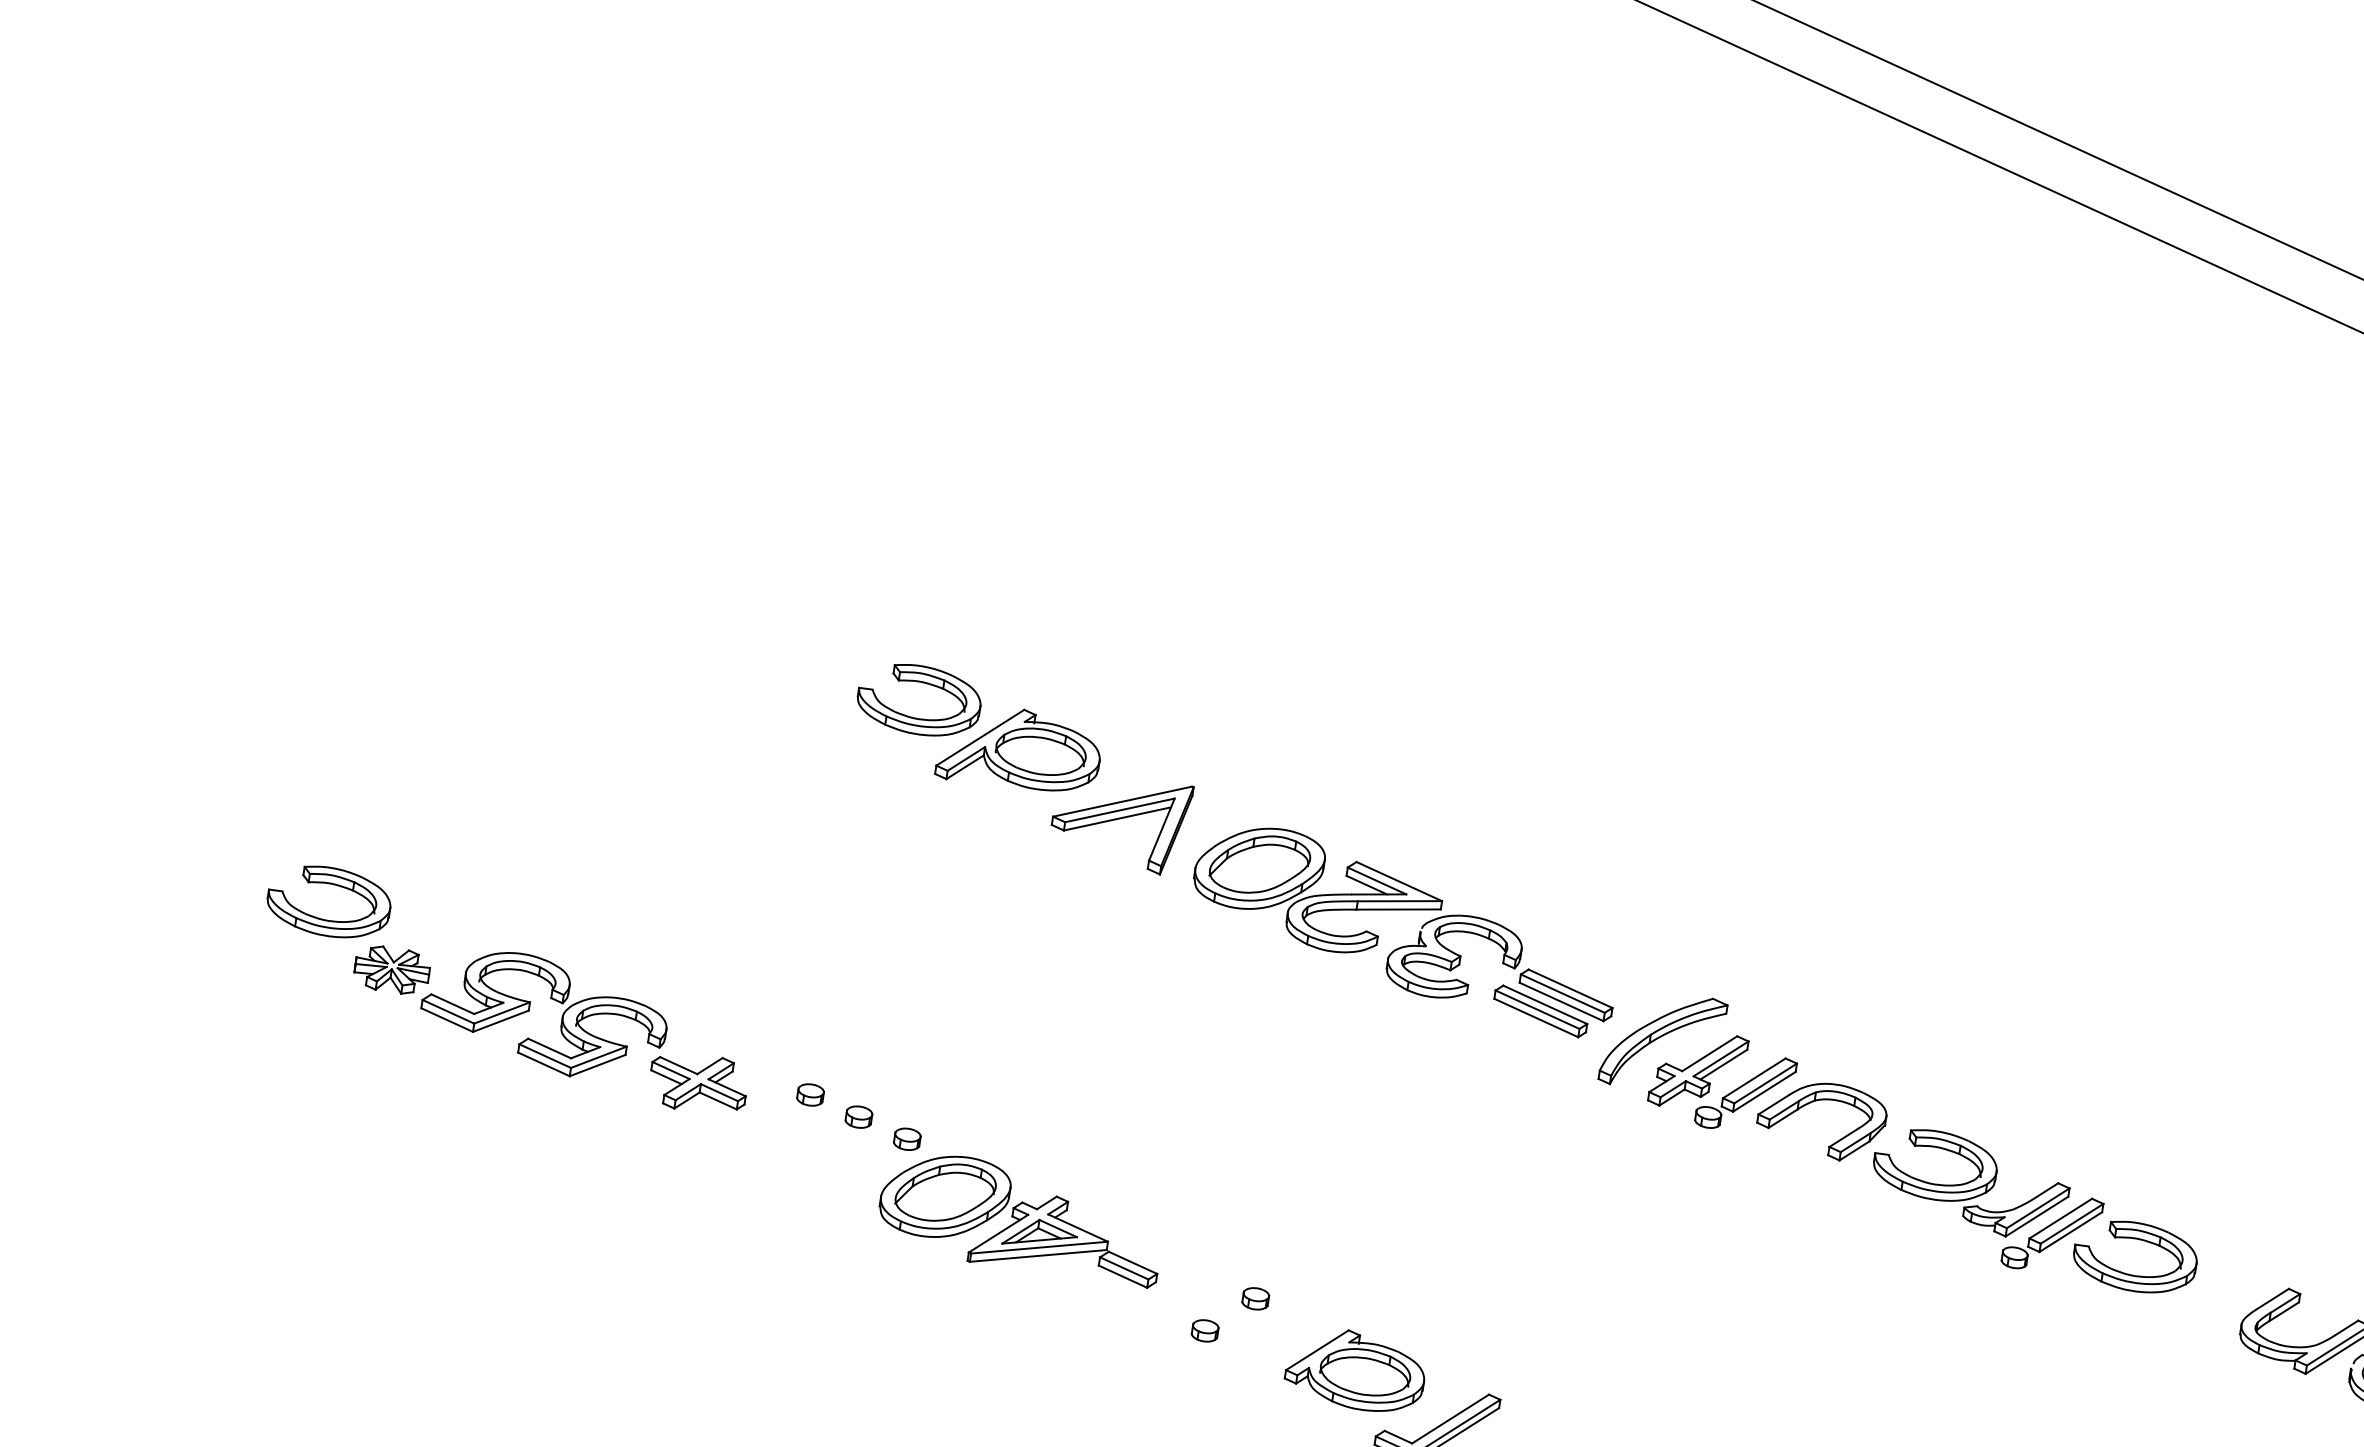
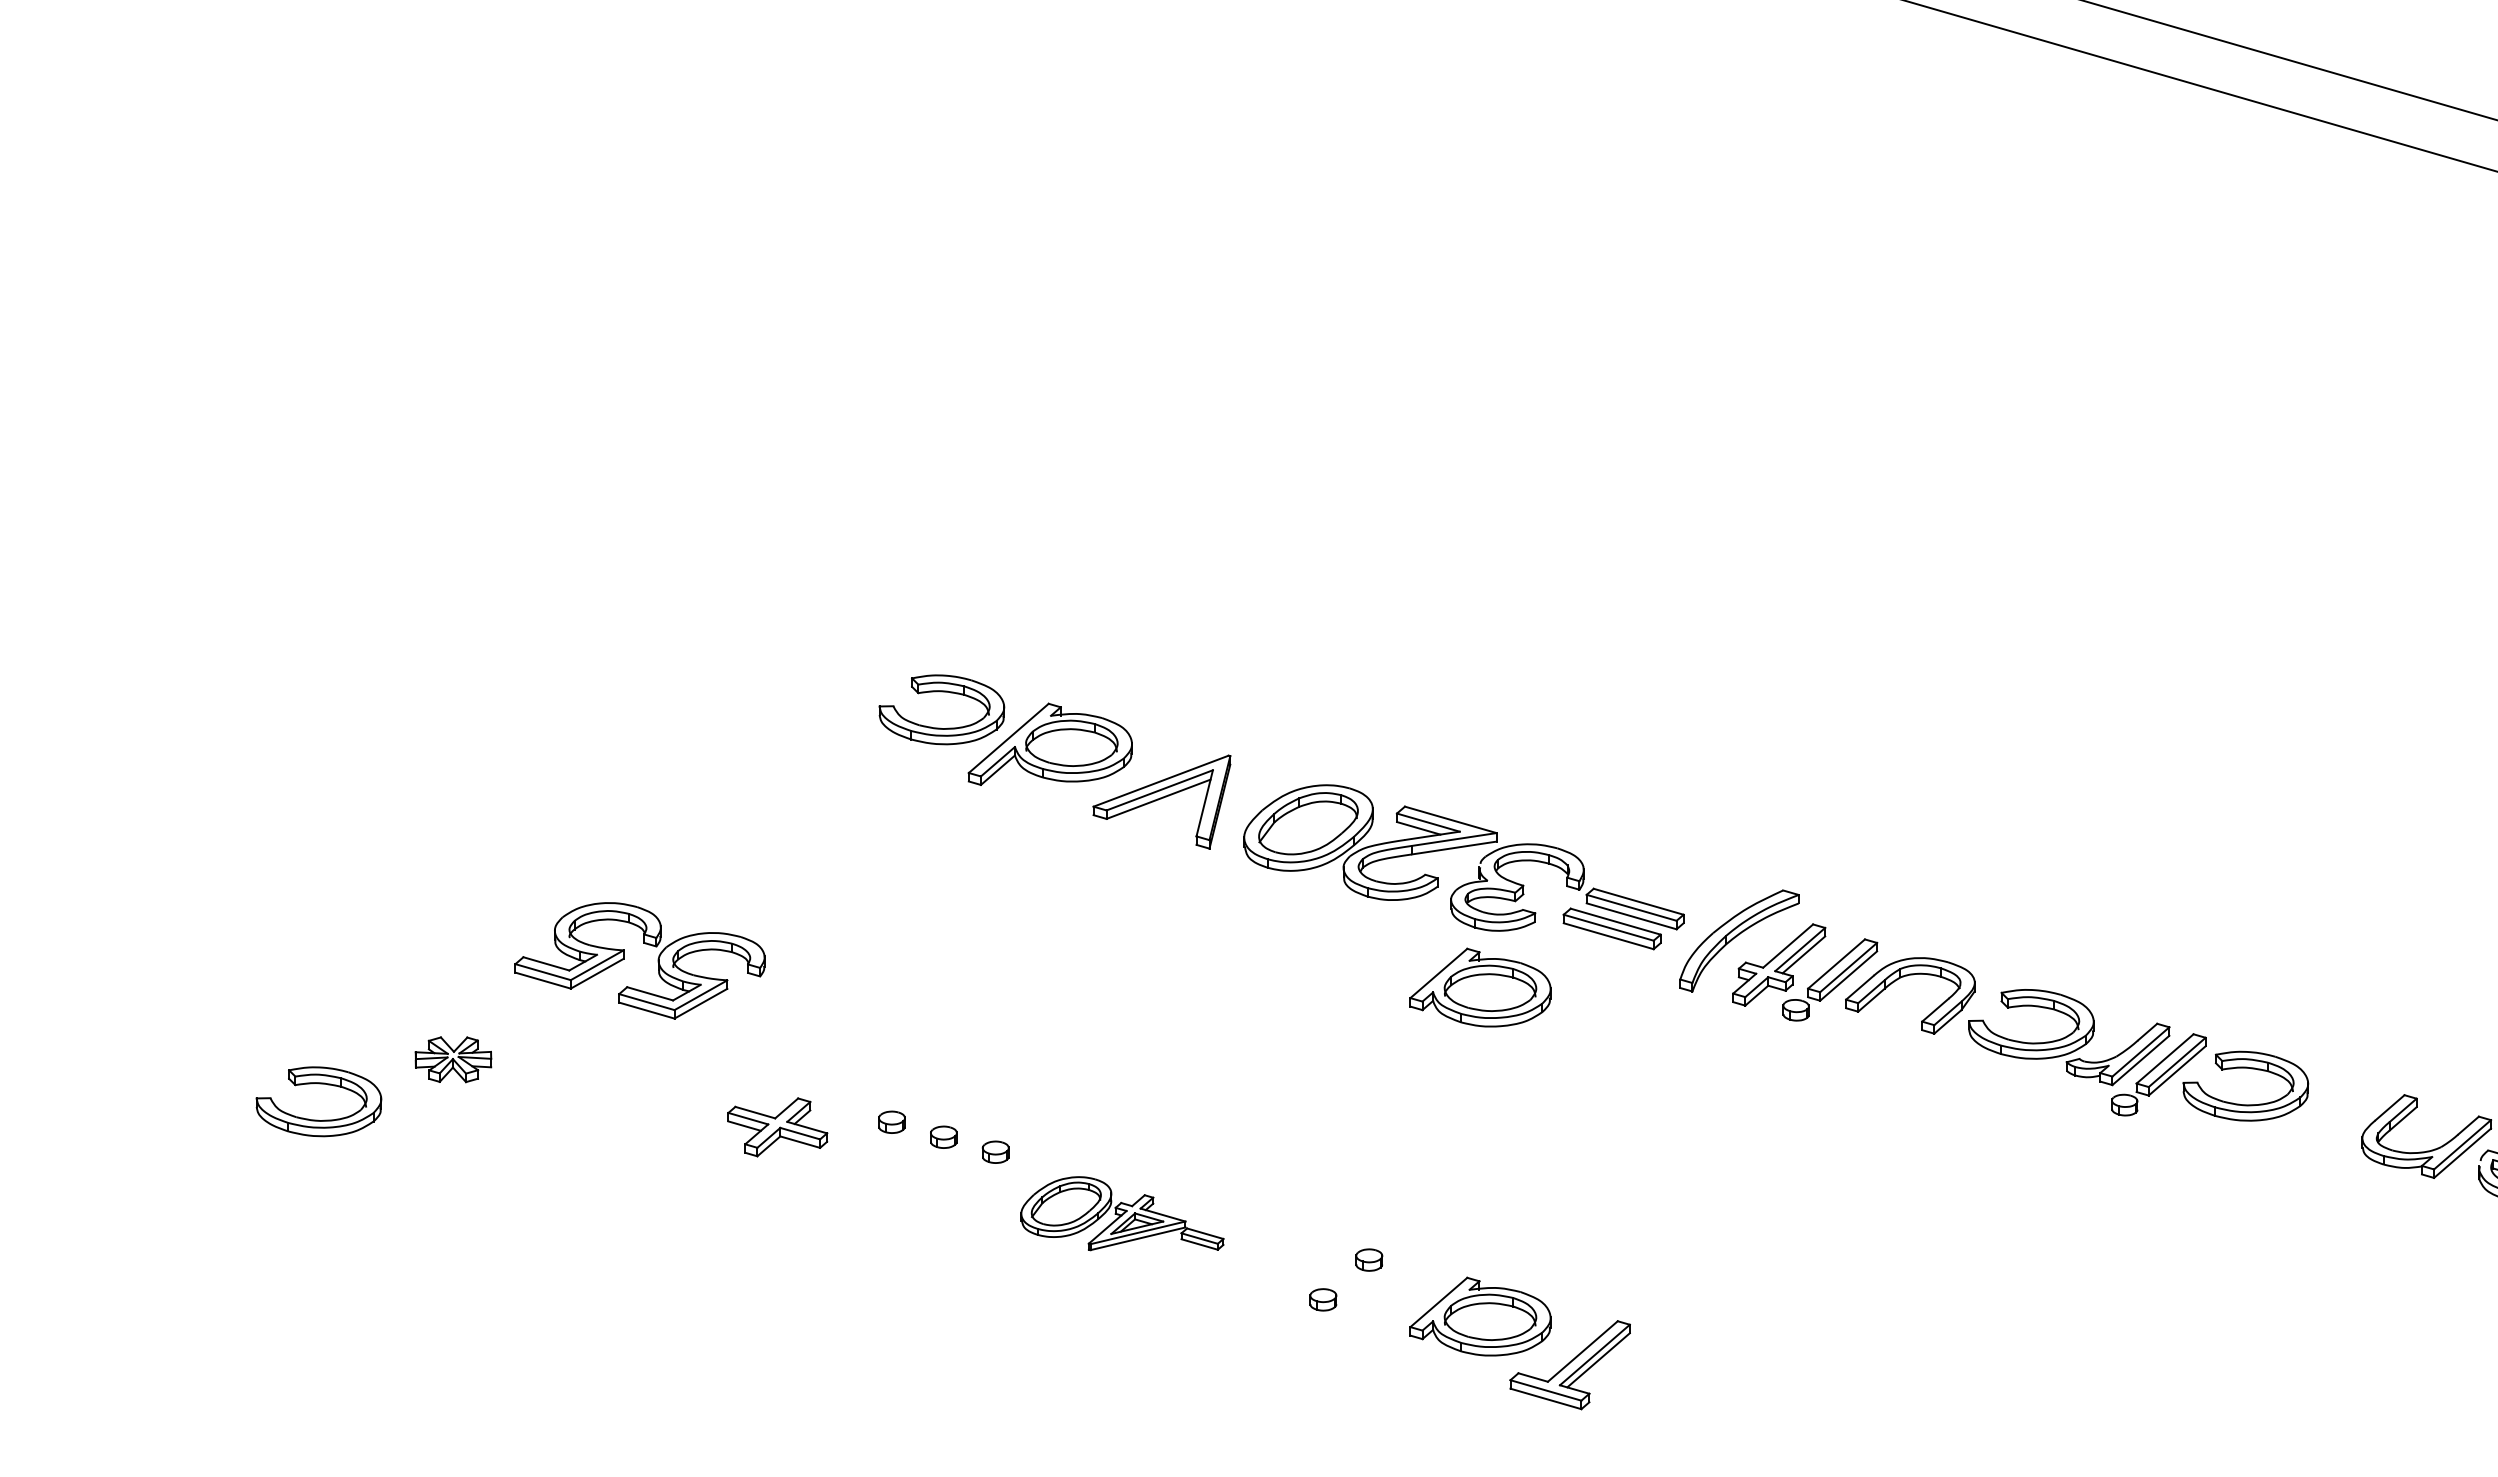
part: (331, 885) -> (318, 1084), moved
part: (529, 1011) -> (624, 959), moved
part: (1403, 1049) -> (1480, 987), added
part: (1021, 1217) -> (1122, 1213), size x0.7

